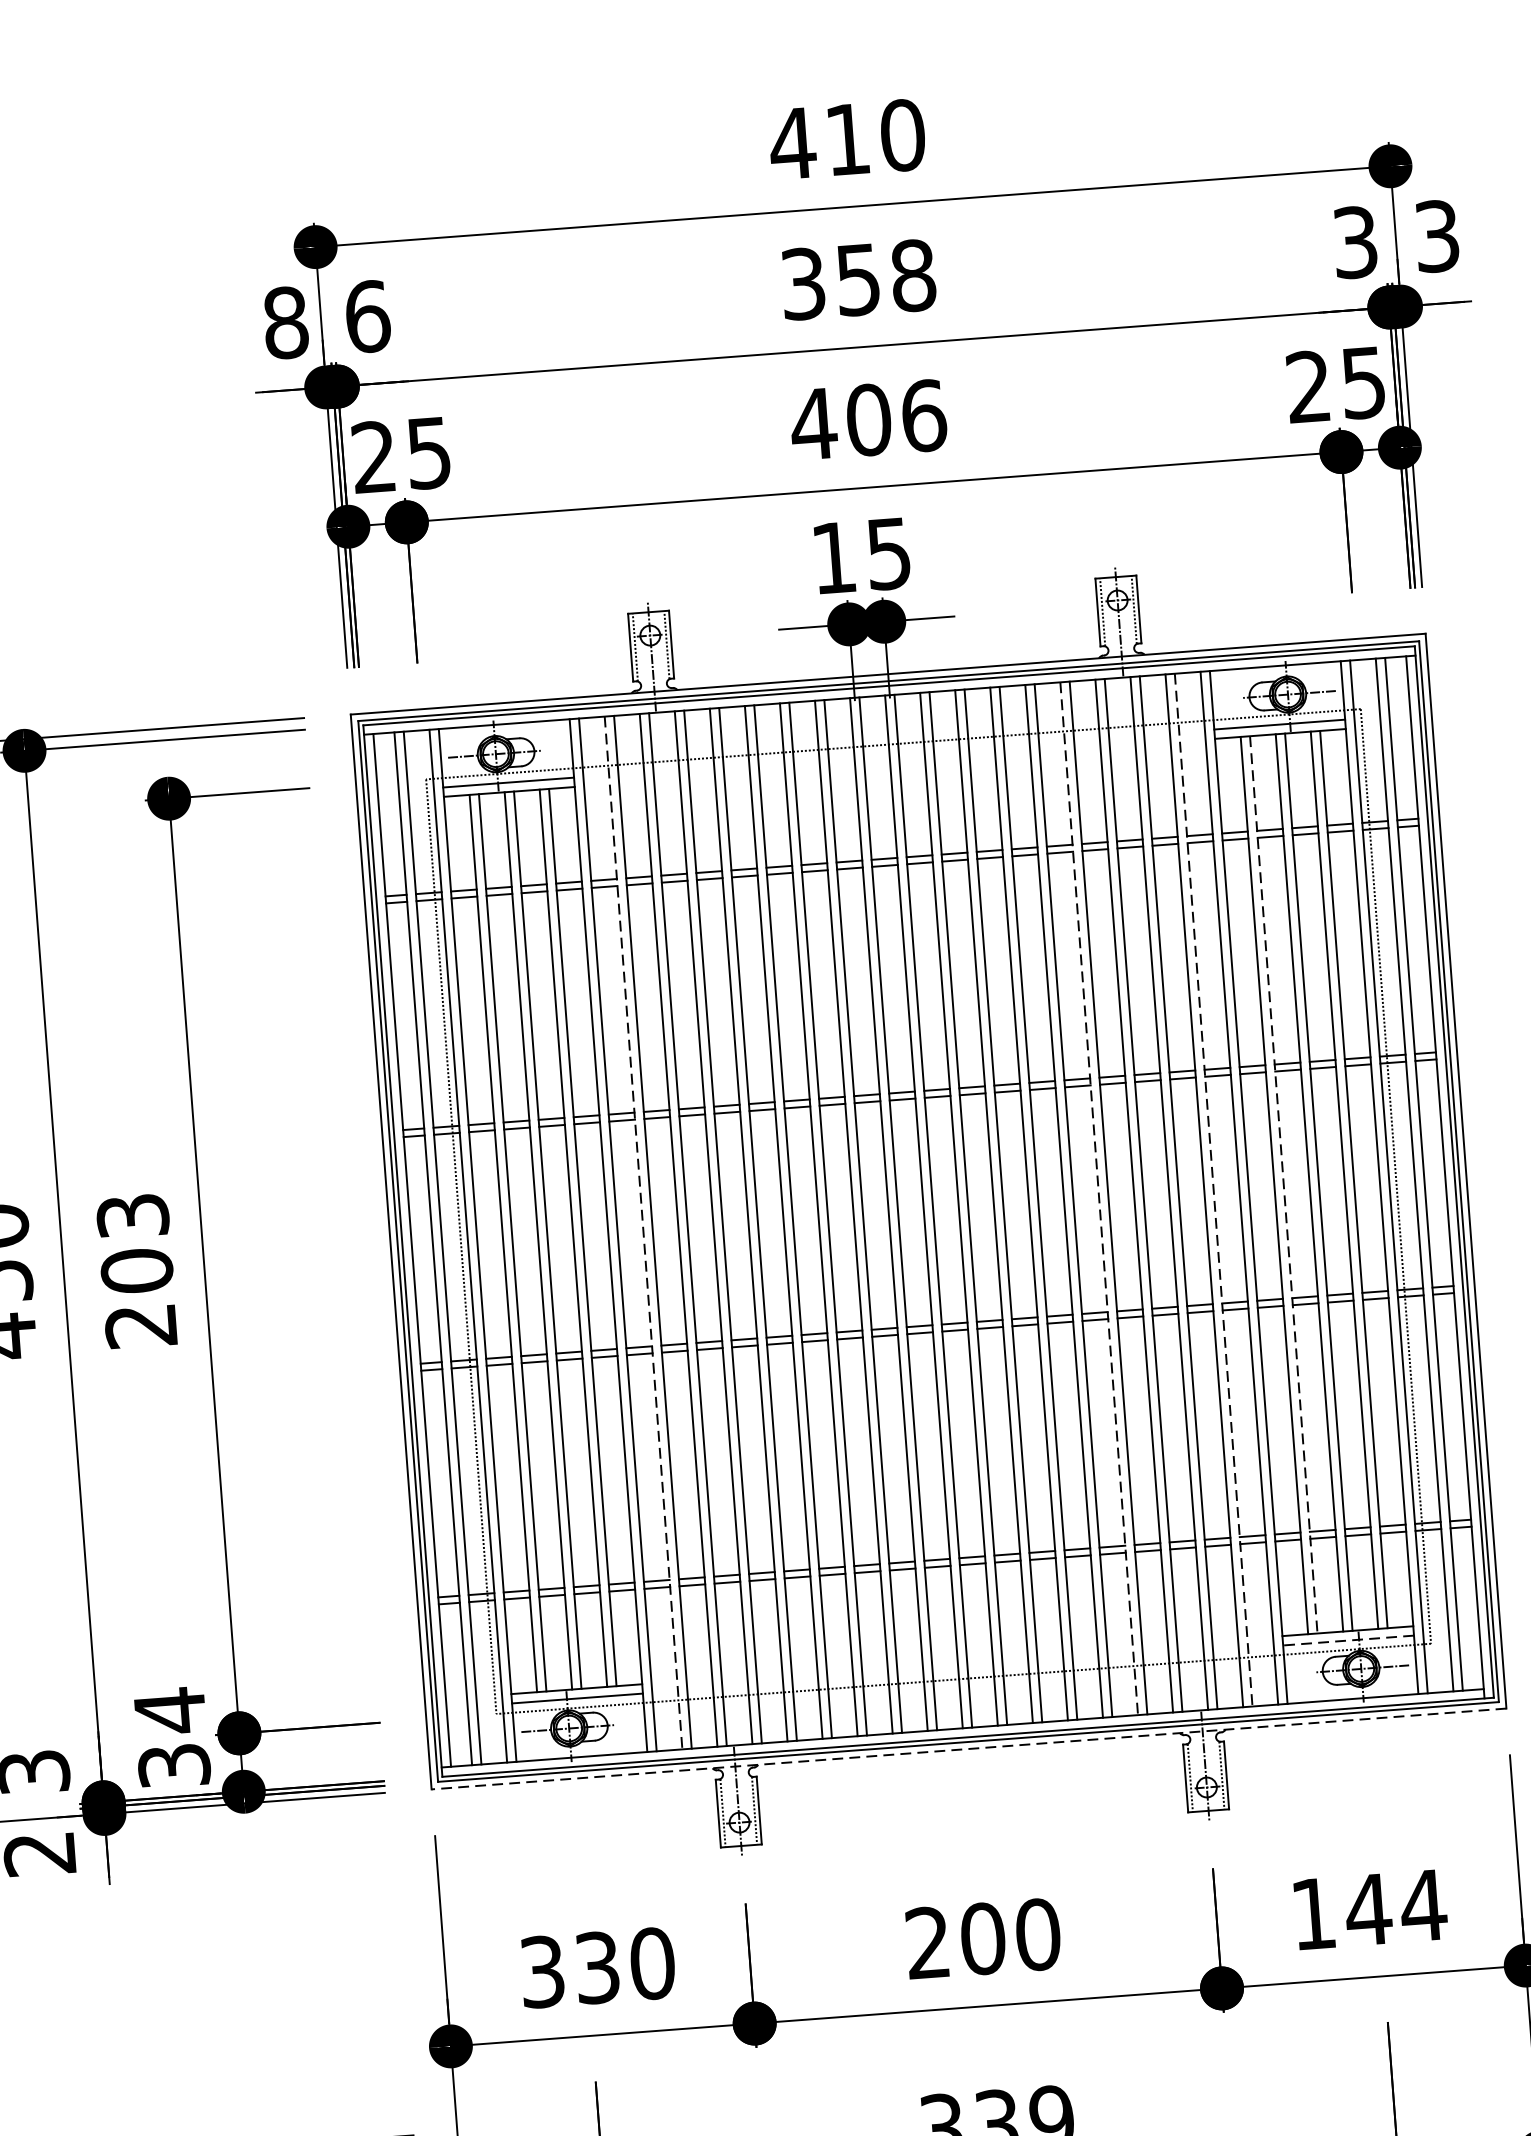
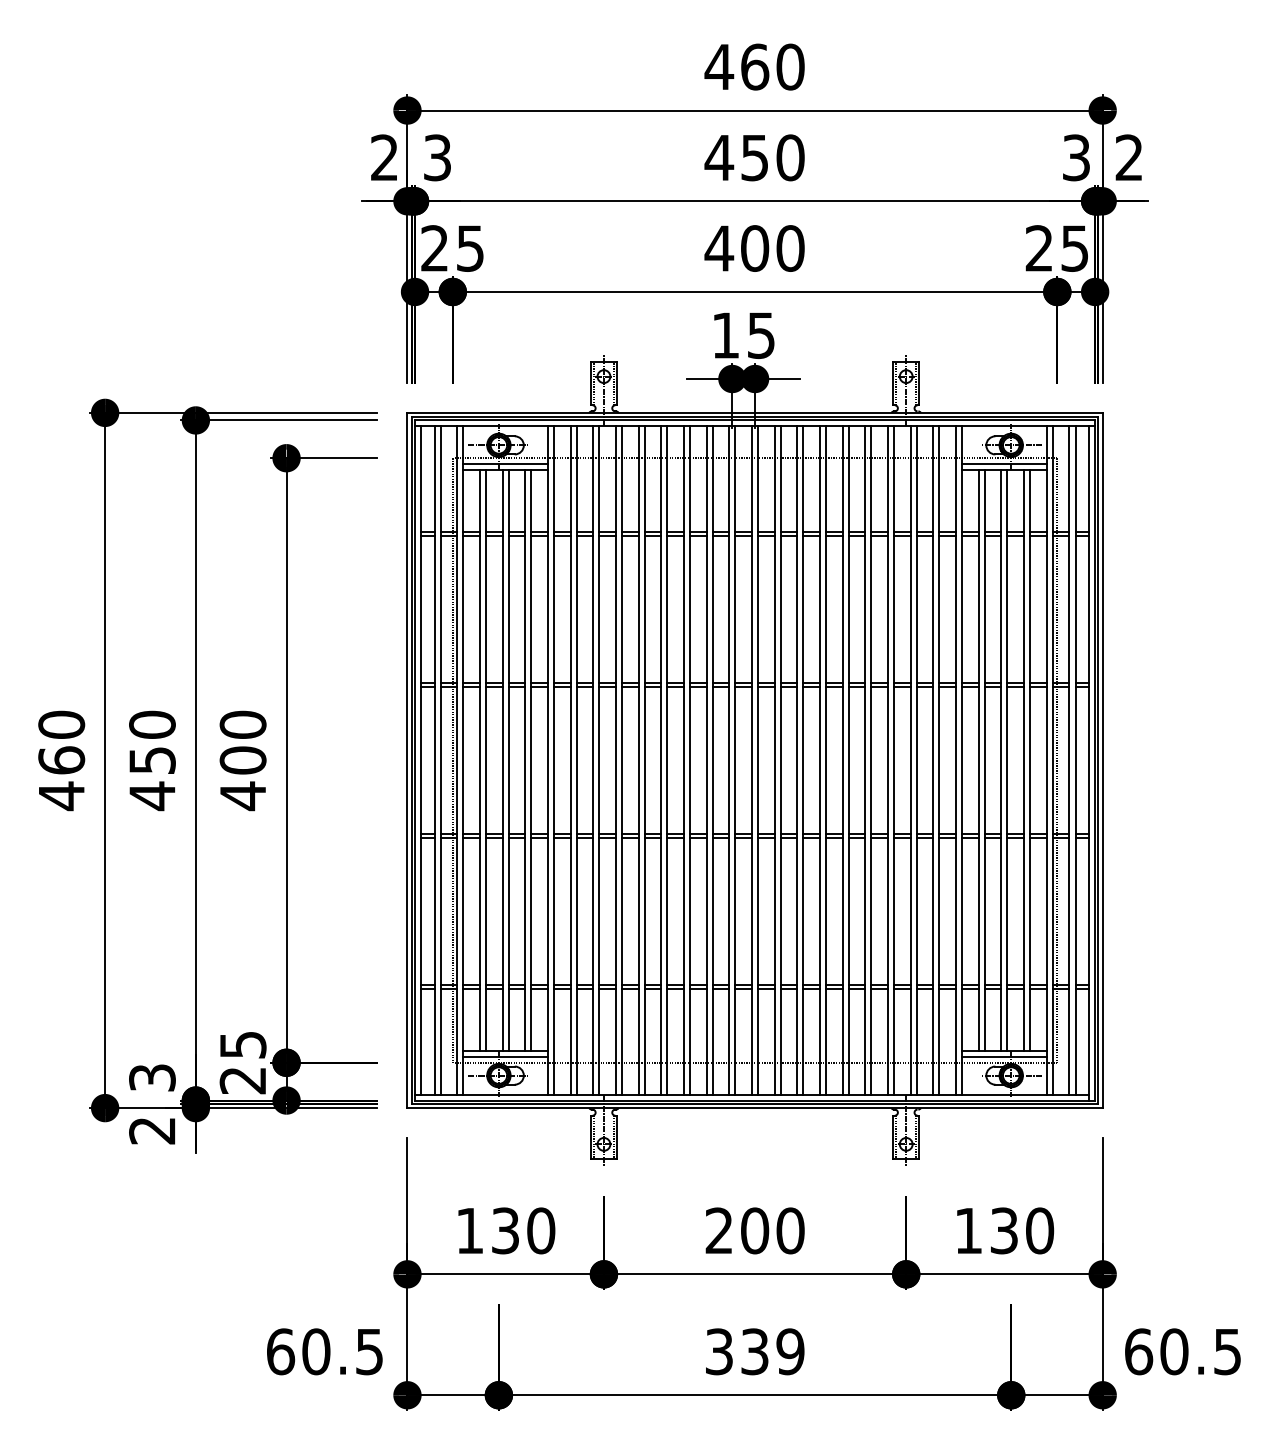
text: (848, 138) -> (755, 66), 410 -> 460
text: (1435, 235) -> (1128, 157), 3 -> 2
text: (857, 279) -> (754, 157), 358 -> 450
text: (367, 316) -> (437, 157), 6 -> 3
text: (285, 322) -> (384, 157), 8 -> 2
text: (923, 415) -> (790, 248), 406 -> 400
line: (1283, 1186) -> (984, 761), dashed -> solid
line: (1213, 1191) -> (939, 761), dashed -> solid
line: (1099, 1200) -> (865, 761), dashed -> solid
line: (643, 1234) -> (570, 761), dashed -> solid
text: (136, 1271) -> (242, 760), 203 -> 400
line: (1347, 1640) -> (1003, 1056), dashed -> solid
text: (172, 1737) -> (243, 1062), 34 -> 25
line: (969, 1749) -> (755, 1108), dashed -> solid
text: (1395, 1907) -> (1021, 1230), 144 -> 130
text: (541, 1971) -> (469, 1230), 330 -> 130

